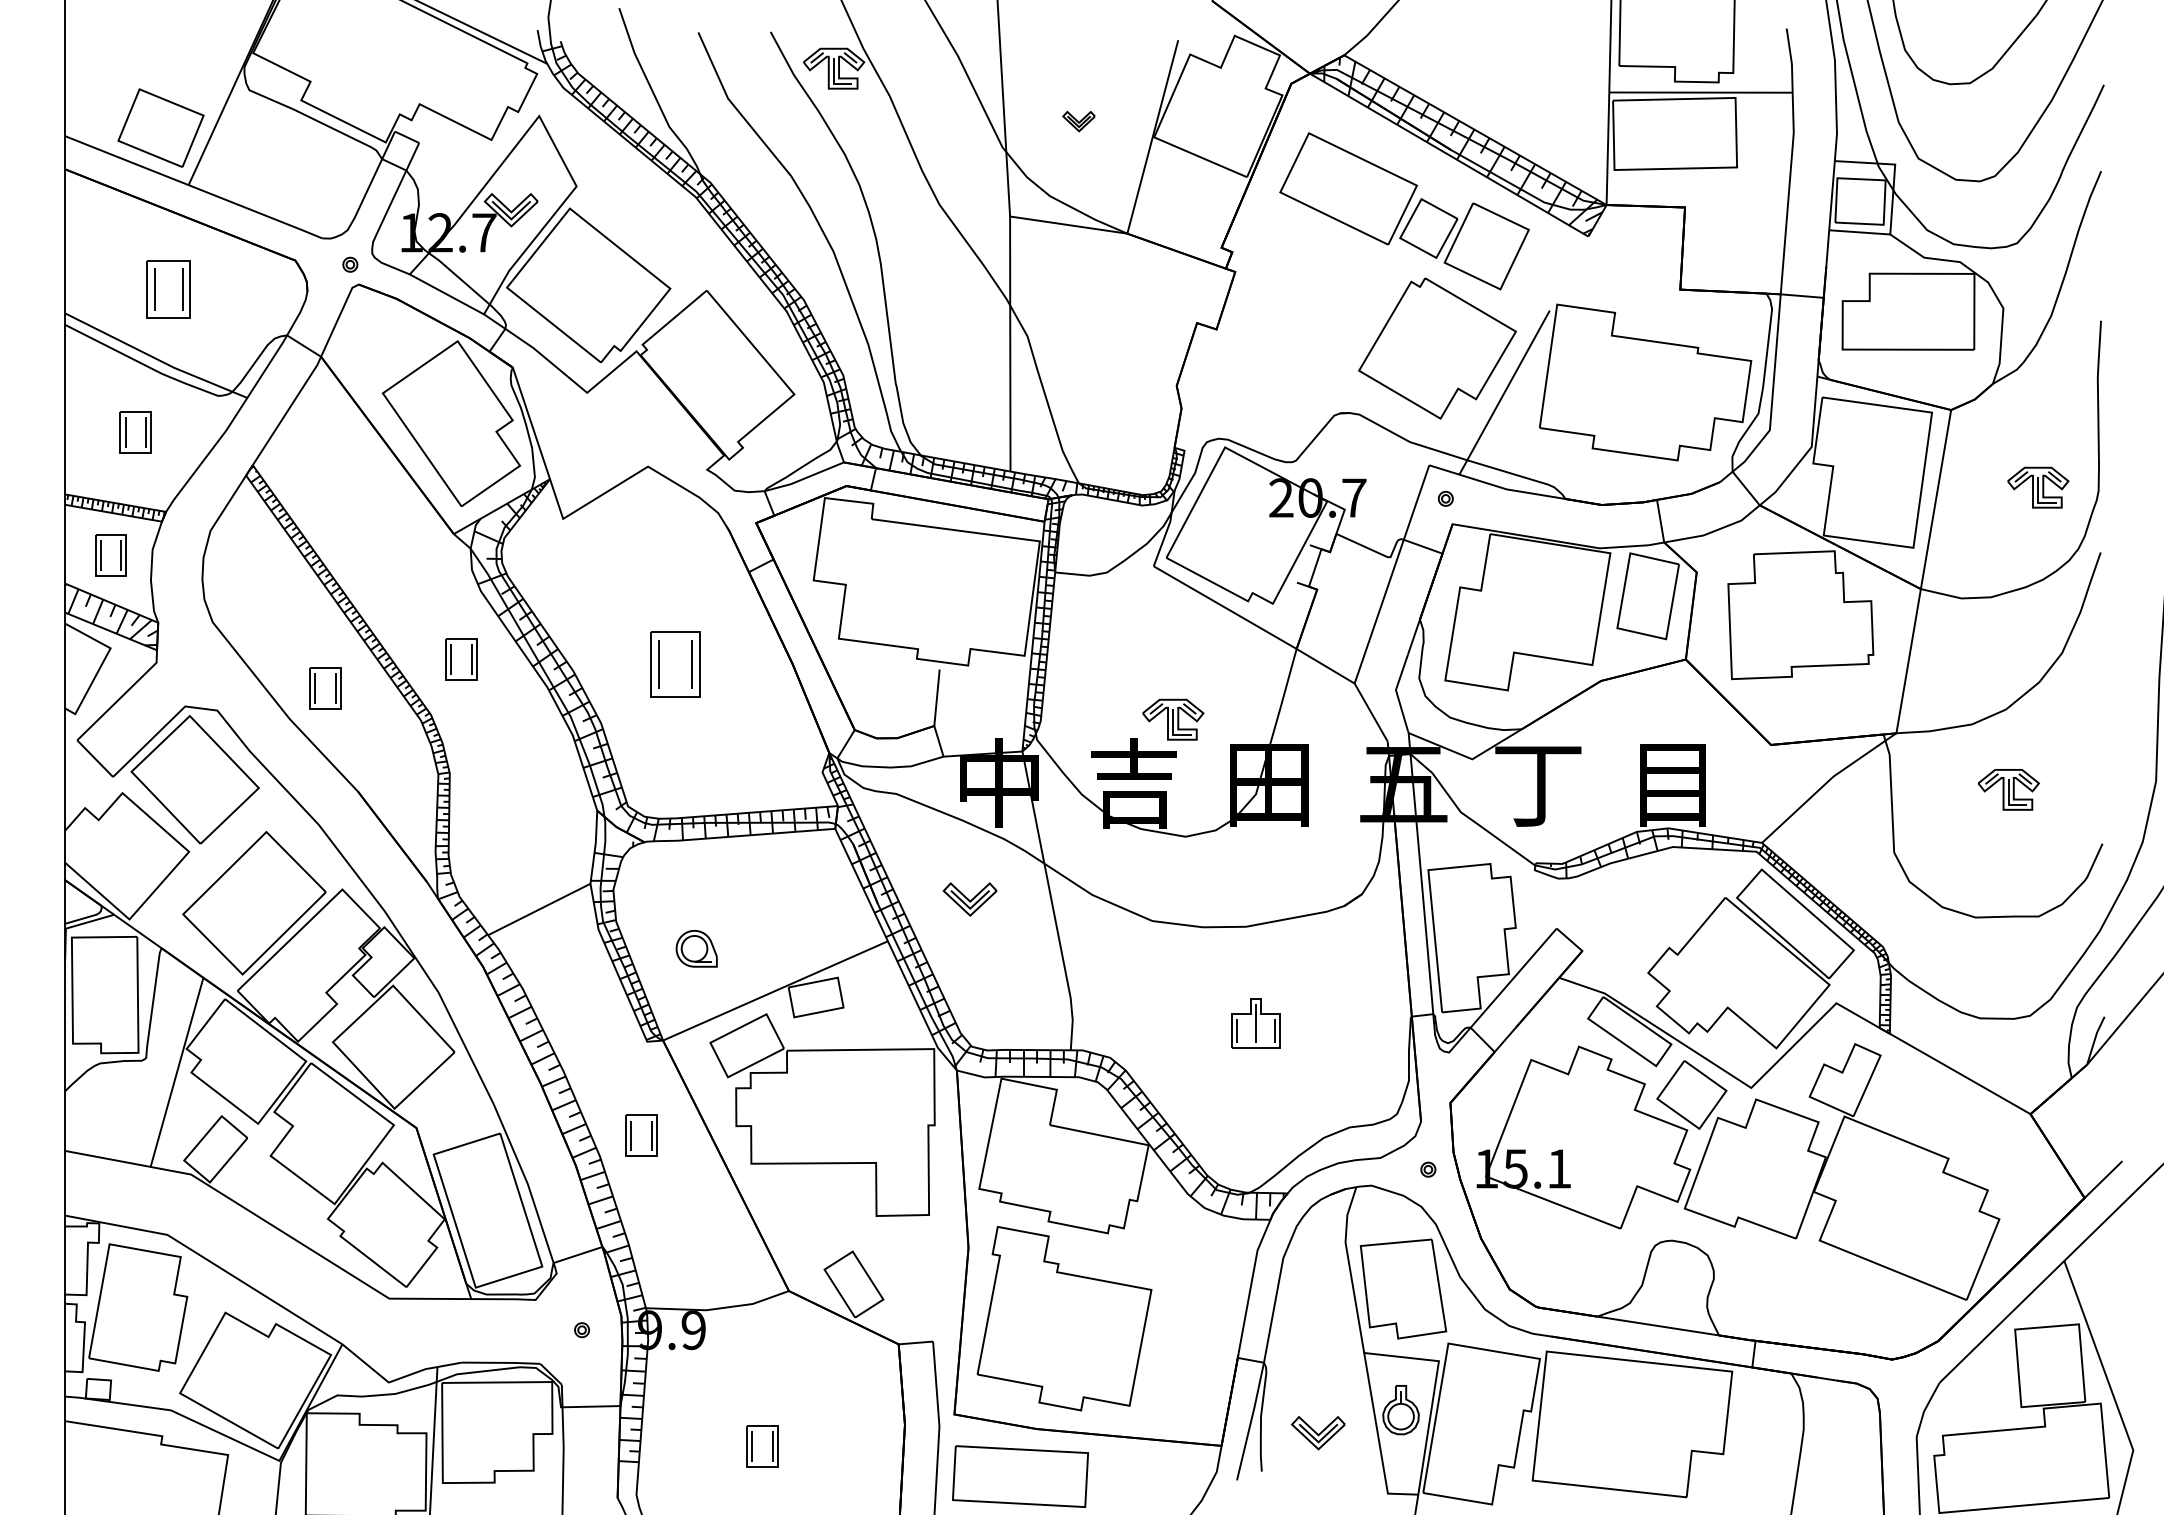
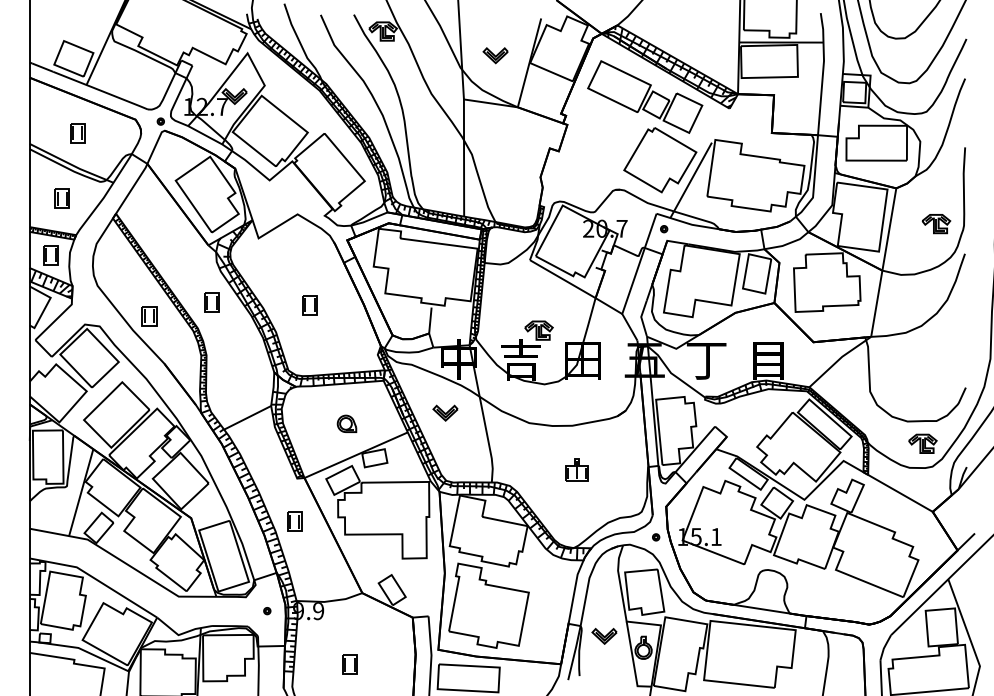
part: (1078, 120) -> (495, 55), size x1.67
part: (168, 290) -> (77, 133), size x0.71
part: (673, 664) -> (309, 305), size x0.62
part: (2008, 789) -> (922, 443), moved
part: (695, 947) -> (346, 423), moved
part: (1318, 1433) -> (604, 636), moved

